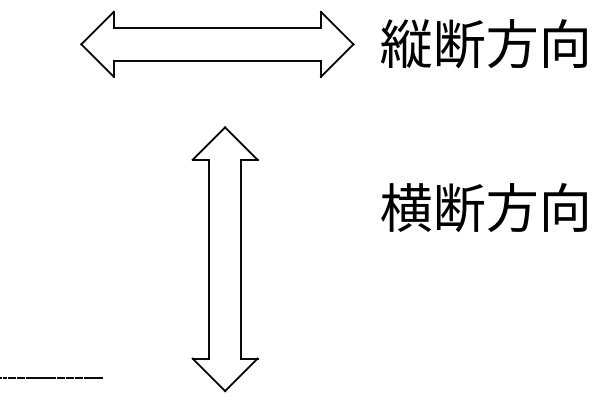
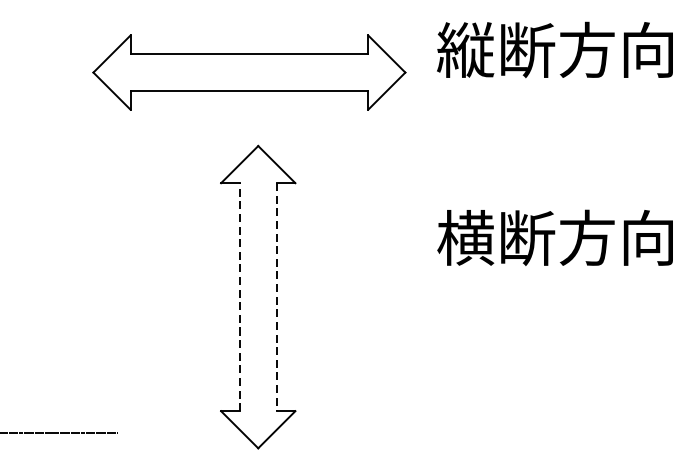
part: (217, 43) -> (249, 71), moved
line: (208, 258) -> (239, 296), solid -> dashed
line: (241, 259) -> (277, 297), solid -> dashed

